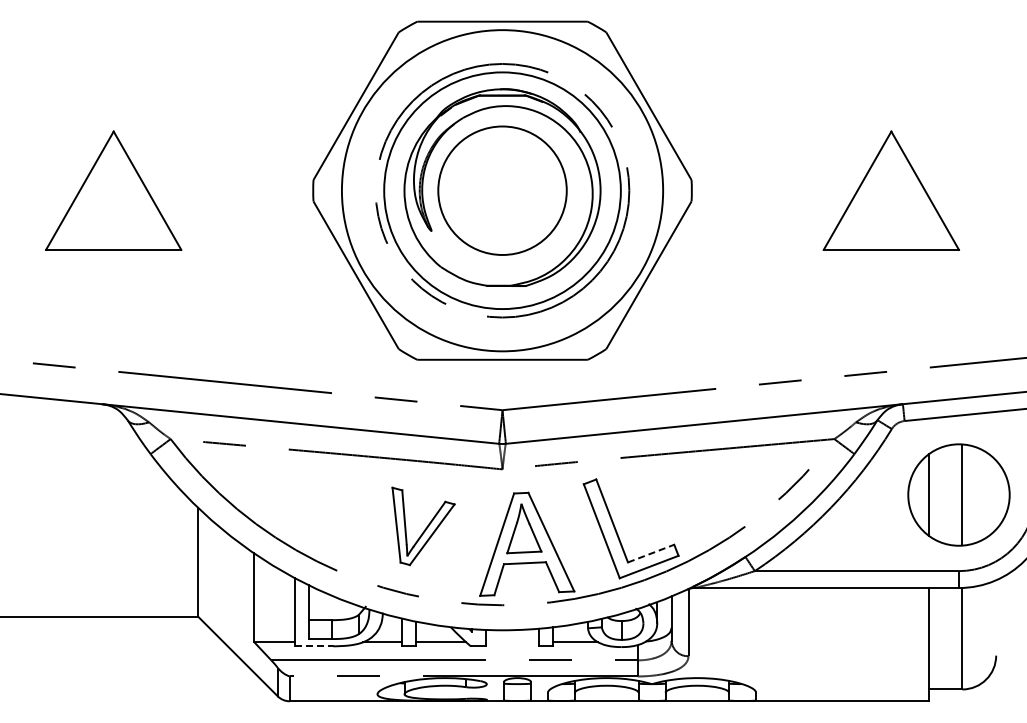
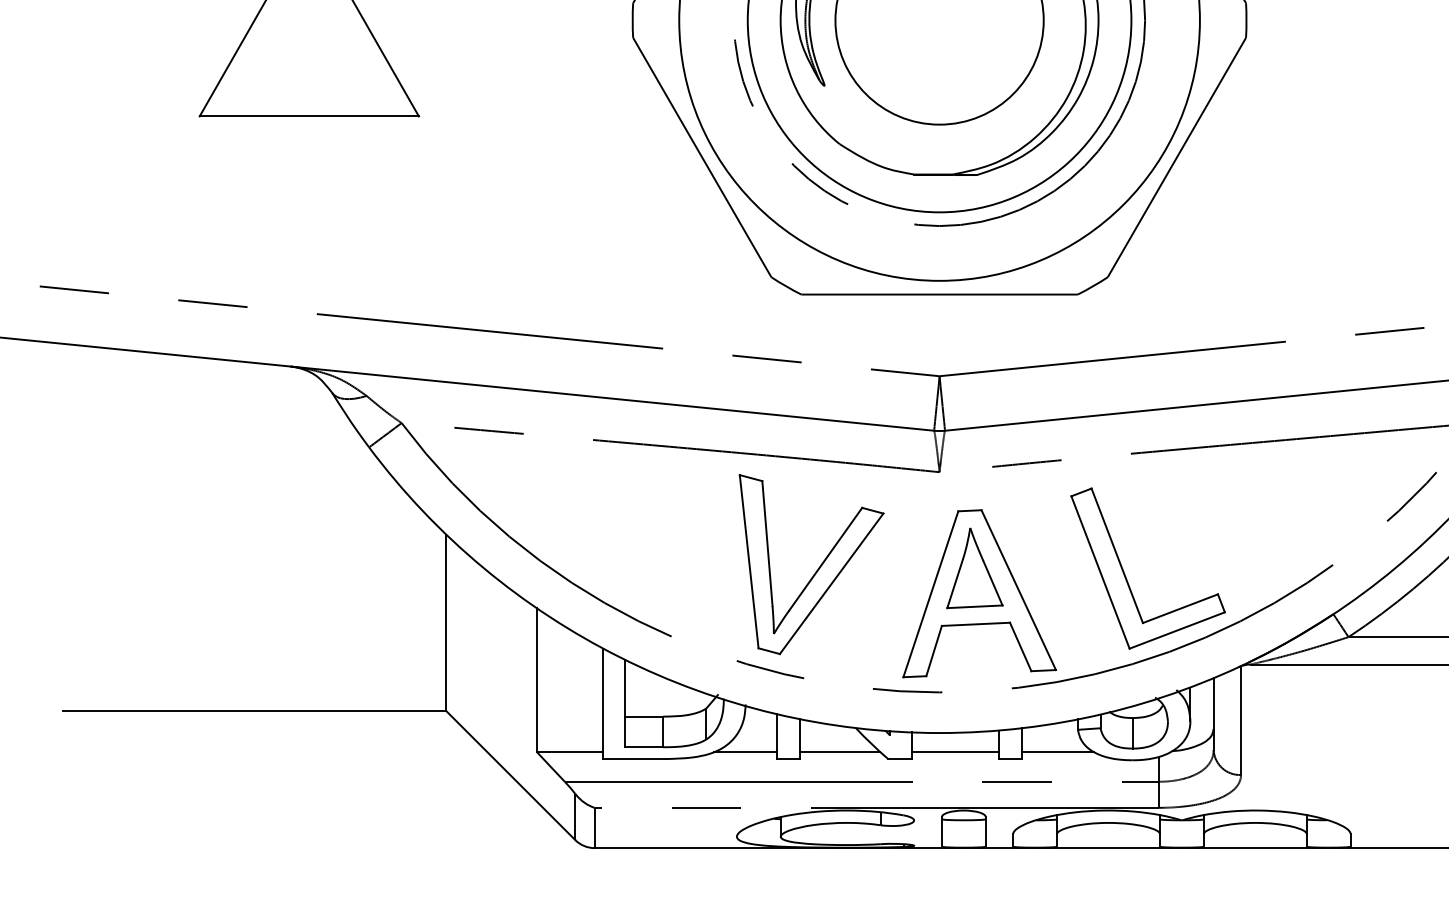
part: (423, 526) -> (811, 564), size x1.43
line: (651, 553) -> (1181, 608), dashed -> solid
line: (512, 641) -> (955, 751), added
line: (314, 646) -> (634, 759), dashed -> solid

